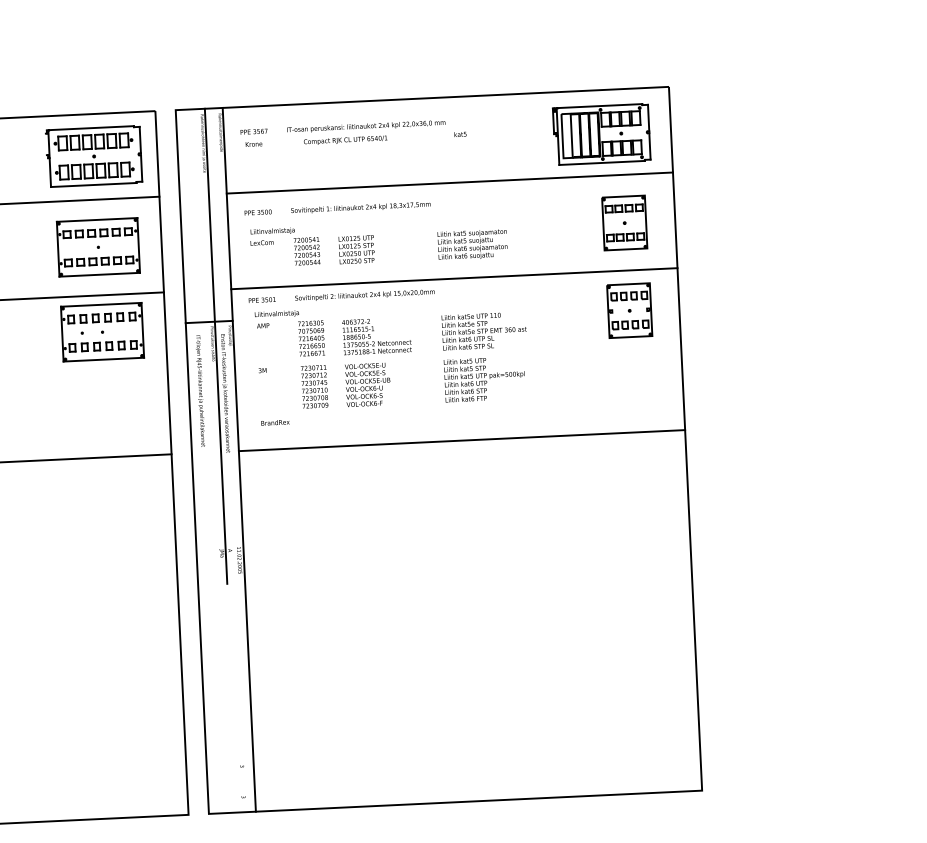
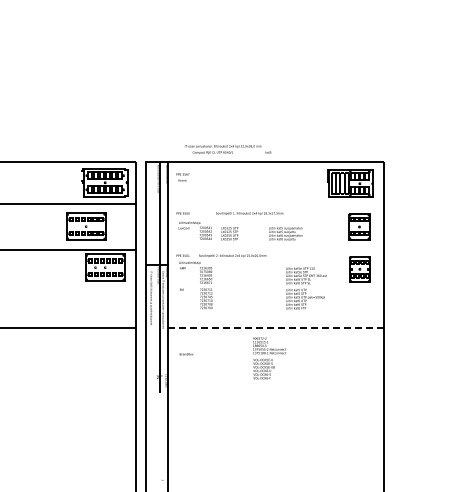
text: (377, 132) -> (228, 149), moved
line: (448, 182) -> (275, 203), removed
text: (360, 207) -> (249, 213), moved
part: (98, 246) -> (86, 226), moved
line: (452, 277) -> (275, 249), removed
text: (485, 357) -> (306, 288), moved
text: (378, 362) -> (269, 358), moved
text: (275, 423) -> (186, 354), moved
line: (462, 441) -> (276, 328), solid -> dashed

